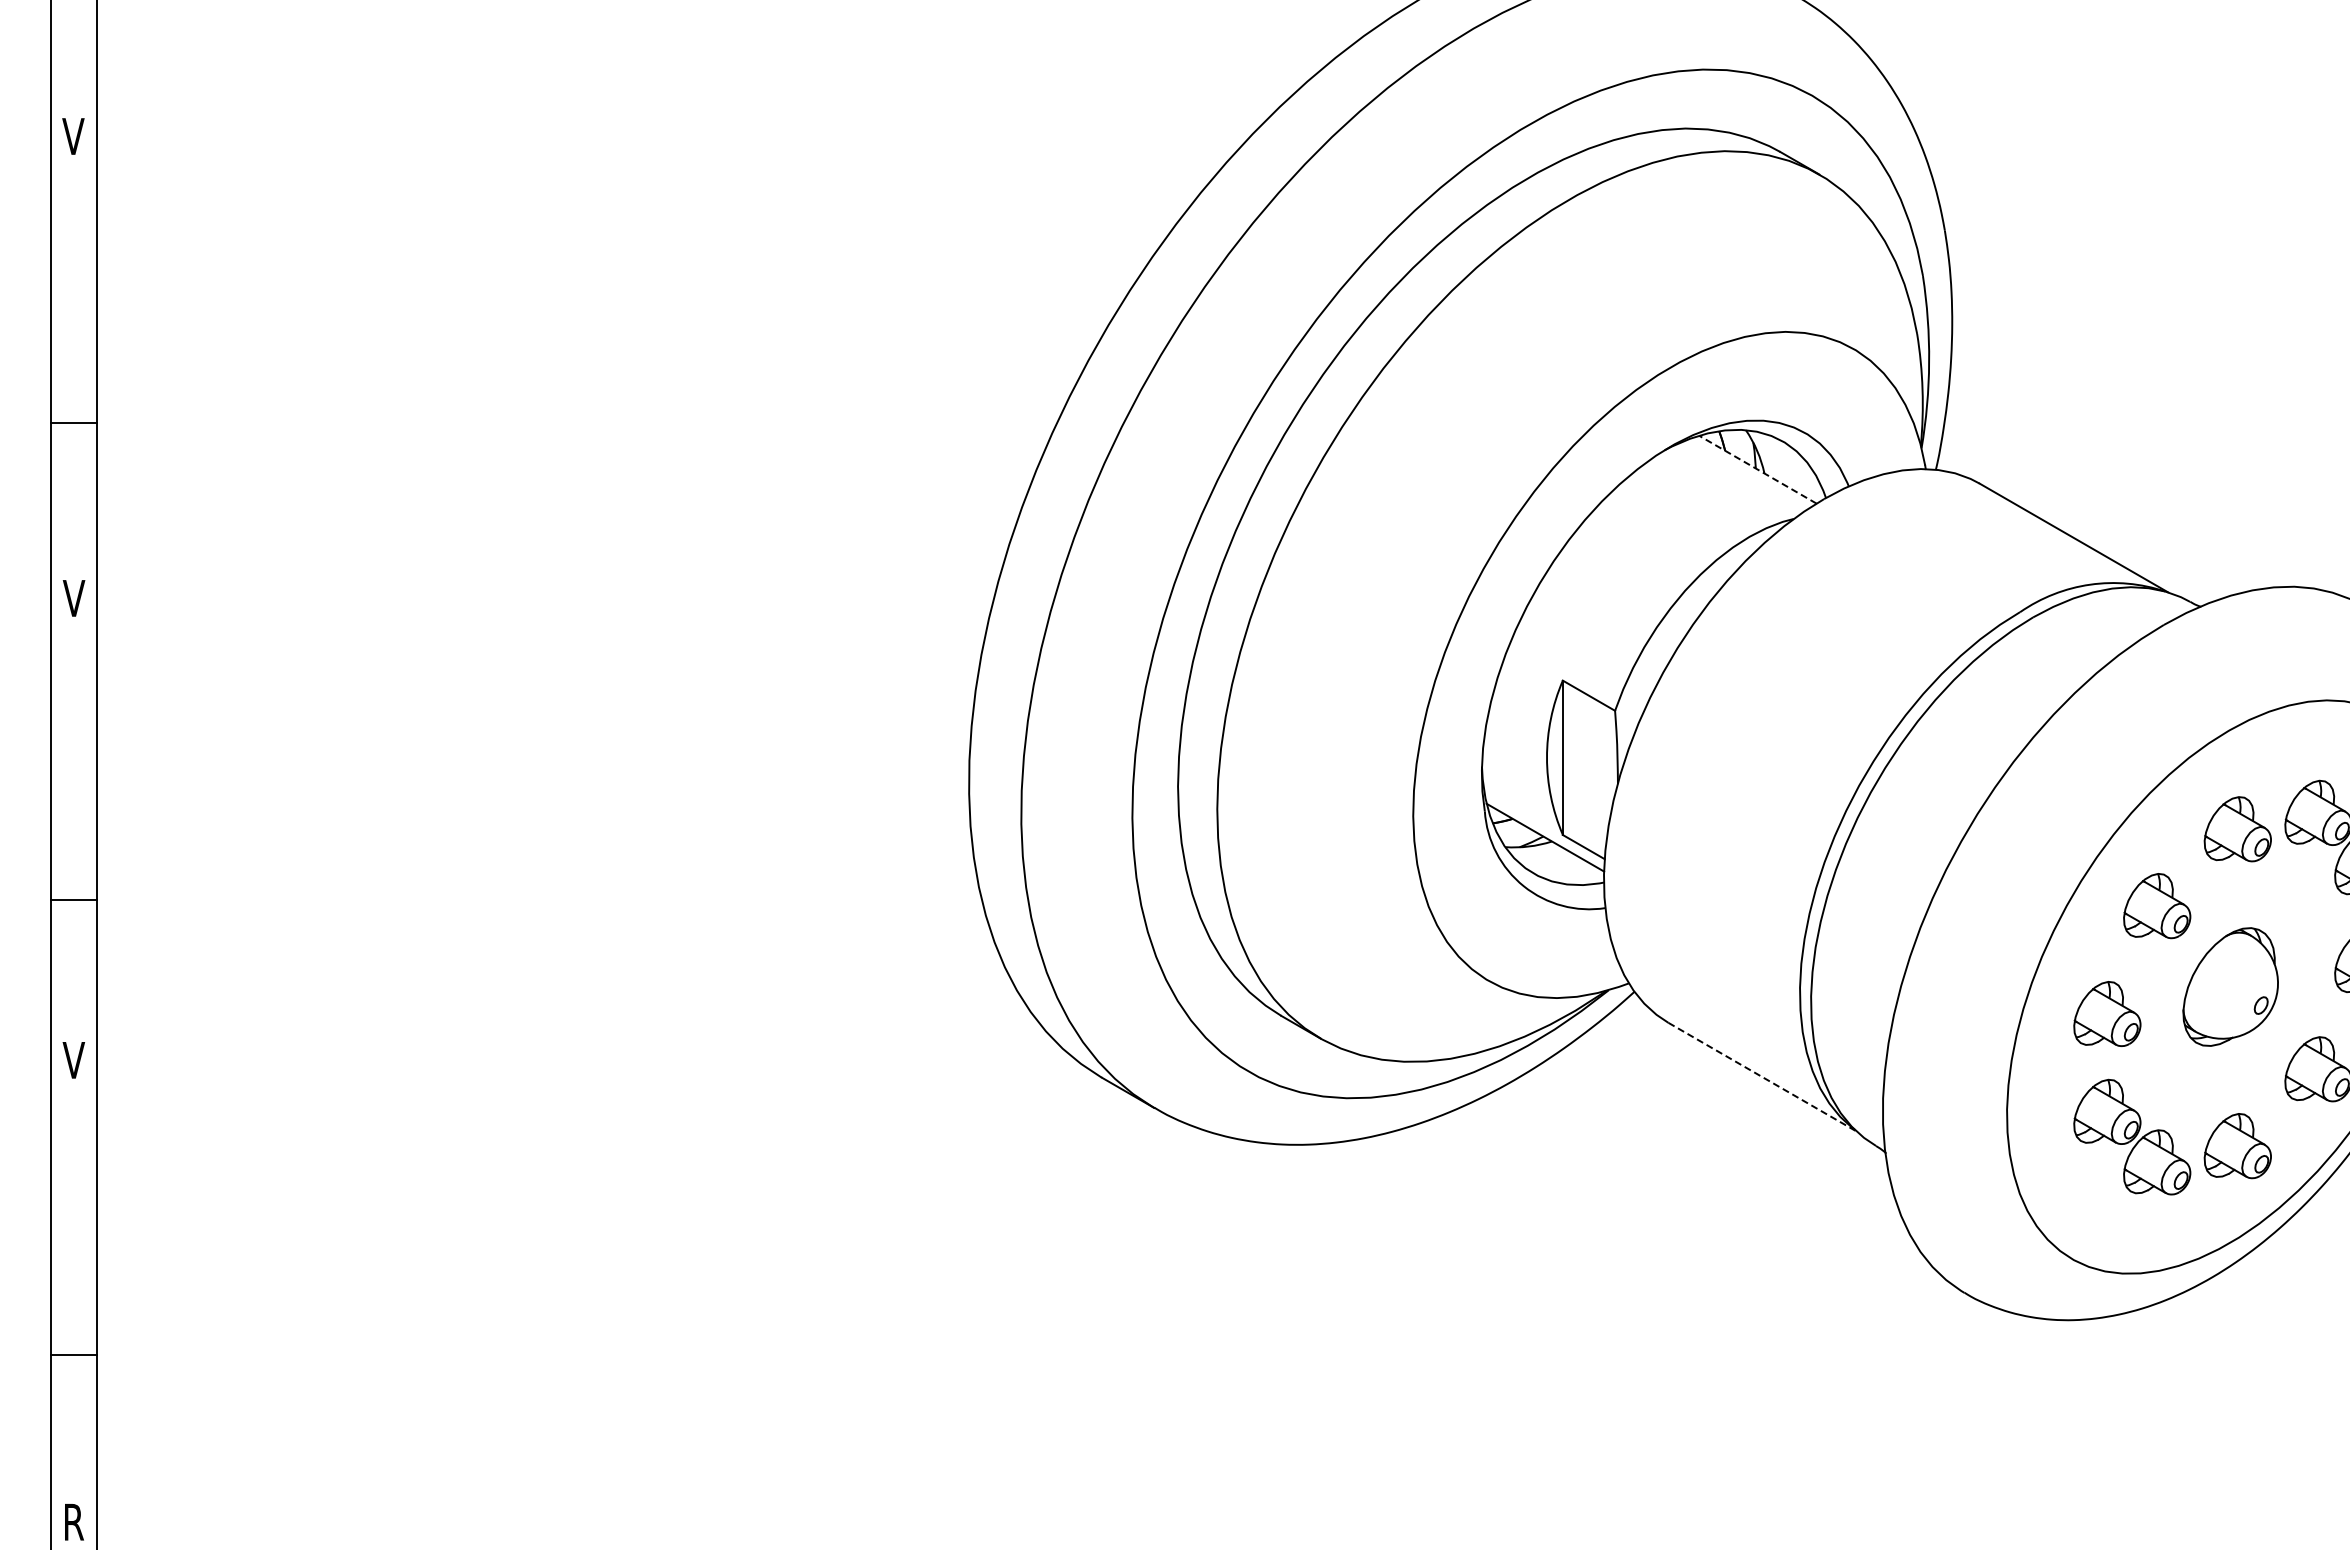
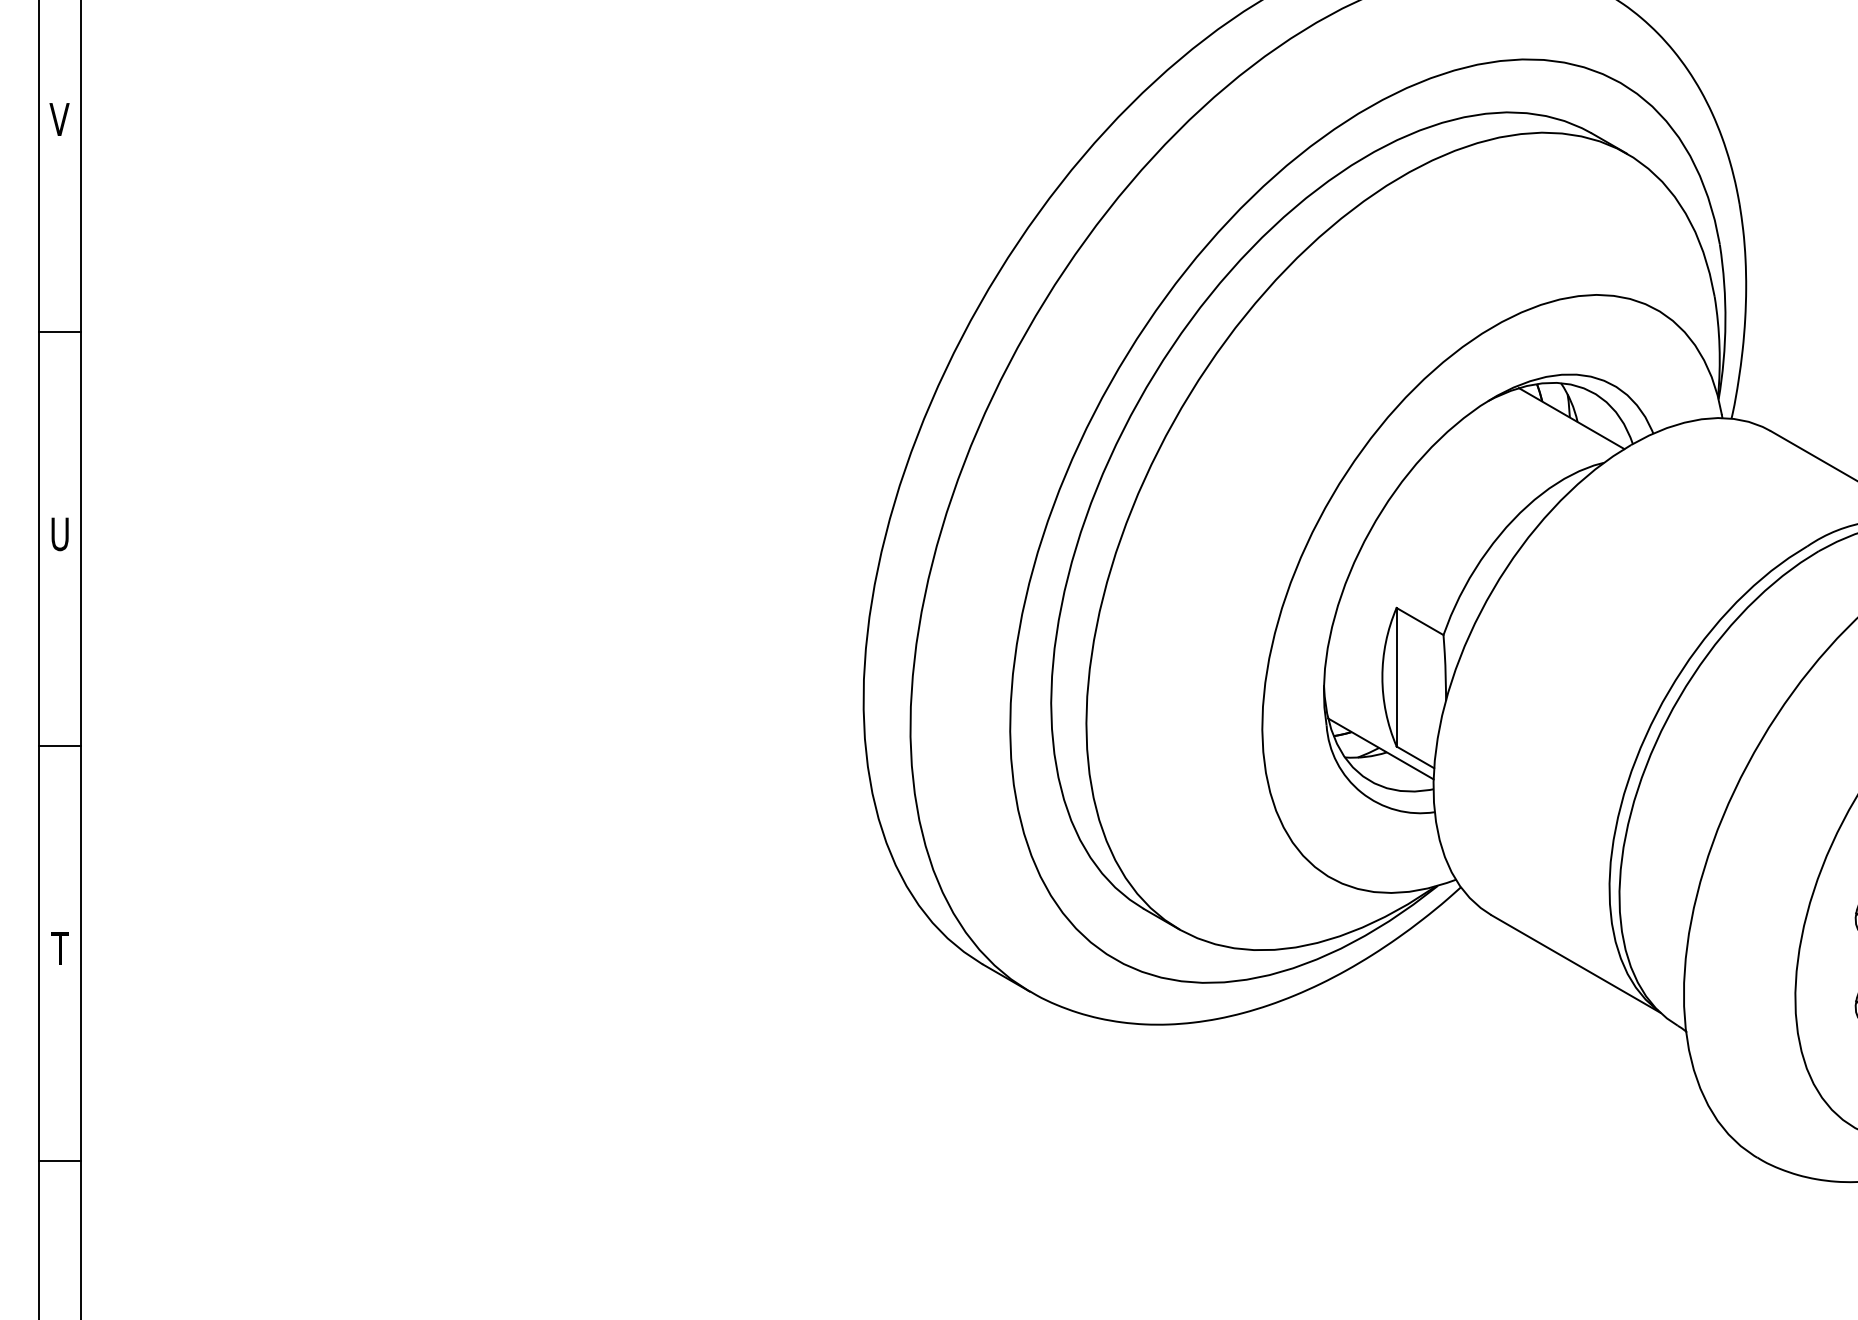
line: (73, 422) -> (59, 331), moved
line: (1757, 469) -> (1571, 418), dashed -> solid
text: (73, 598) -> (59, 534), V -> U
line: (73, 899) -> (59, 746), moved
text: (73, 1060) -> (59, 948), V -> T
line: (1762, 1077) -> (1575, 964), dashed -> solid
line: (73, 1354) -> (59, 1160), moved

